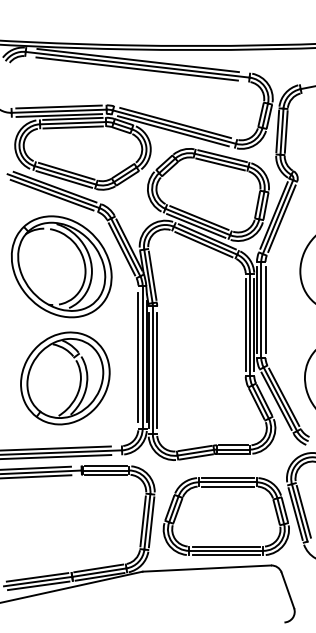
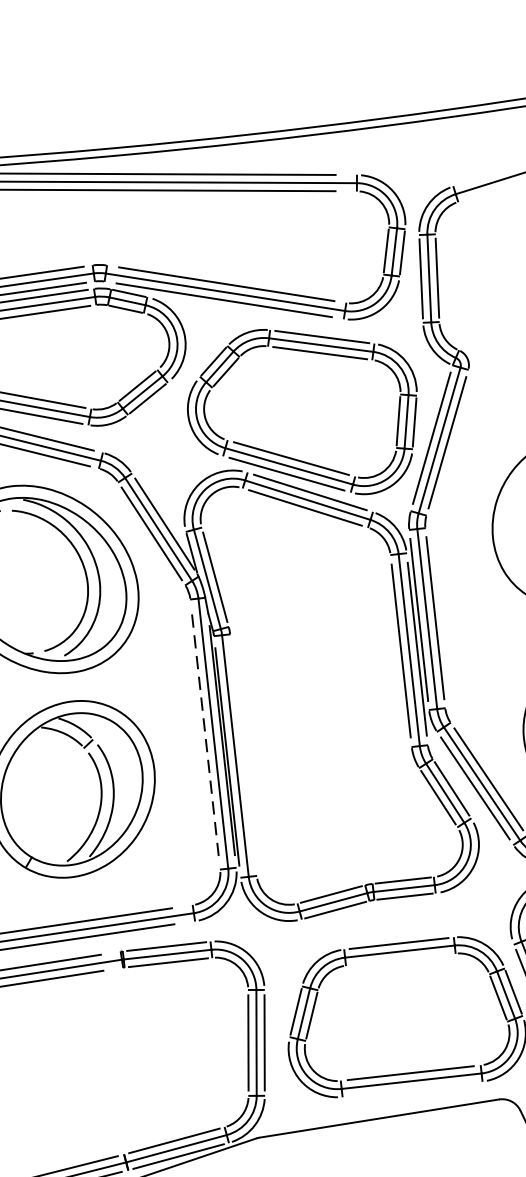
line: (138, 356) -> (205, 732), solid -> dashed
line: (157, 370) -> (244, 755), removed
line: (227, 486) -> (400, 959), removed
line: (226, 555) -> (412, 1089), removed

